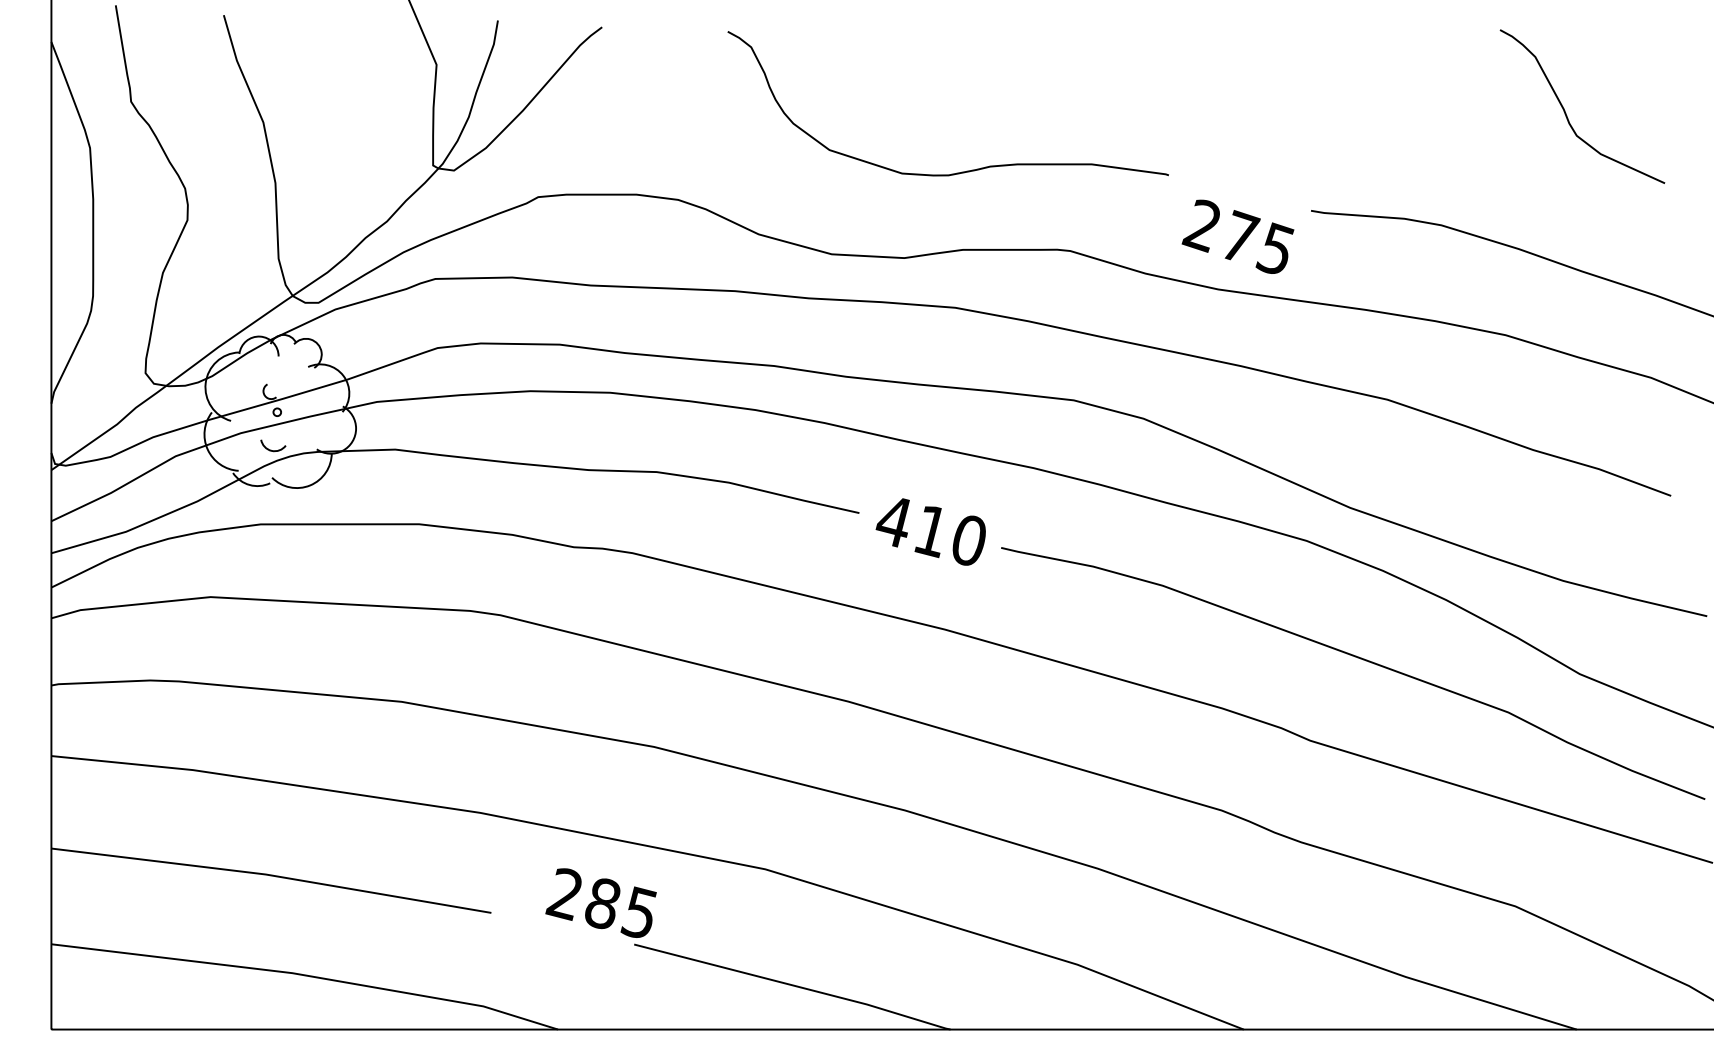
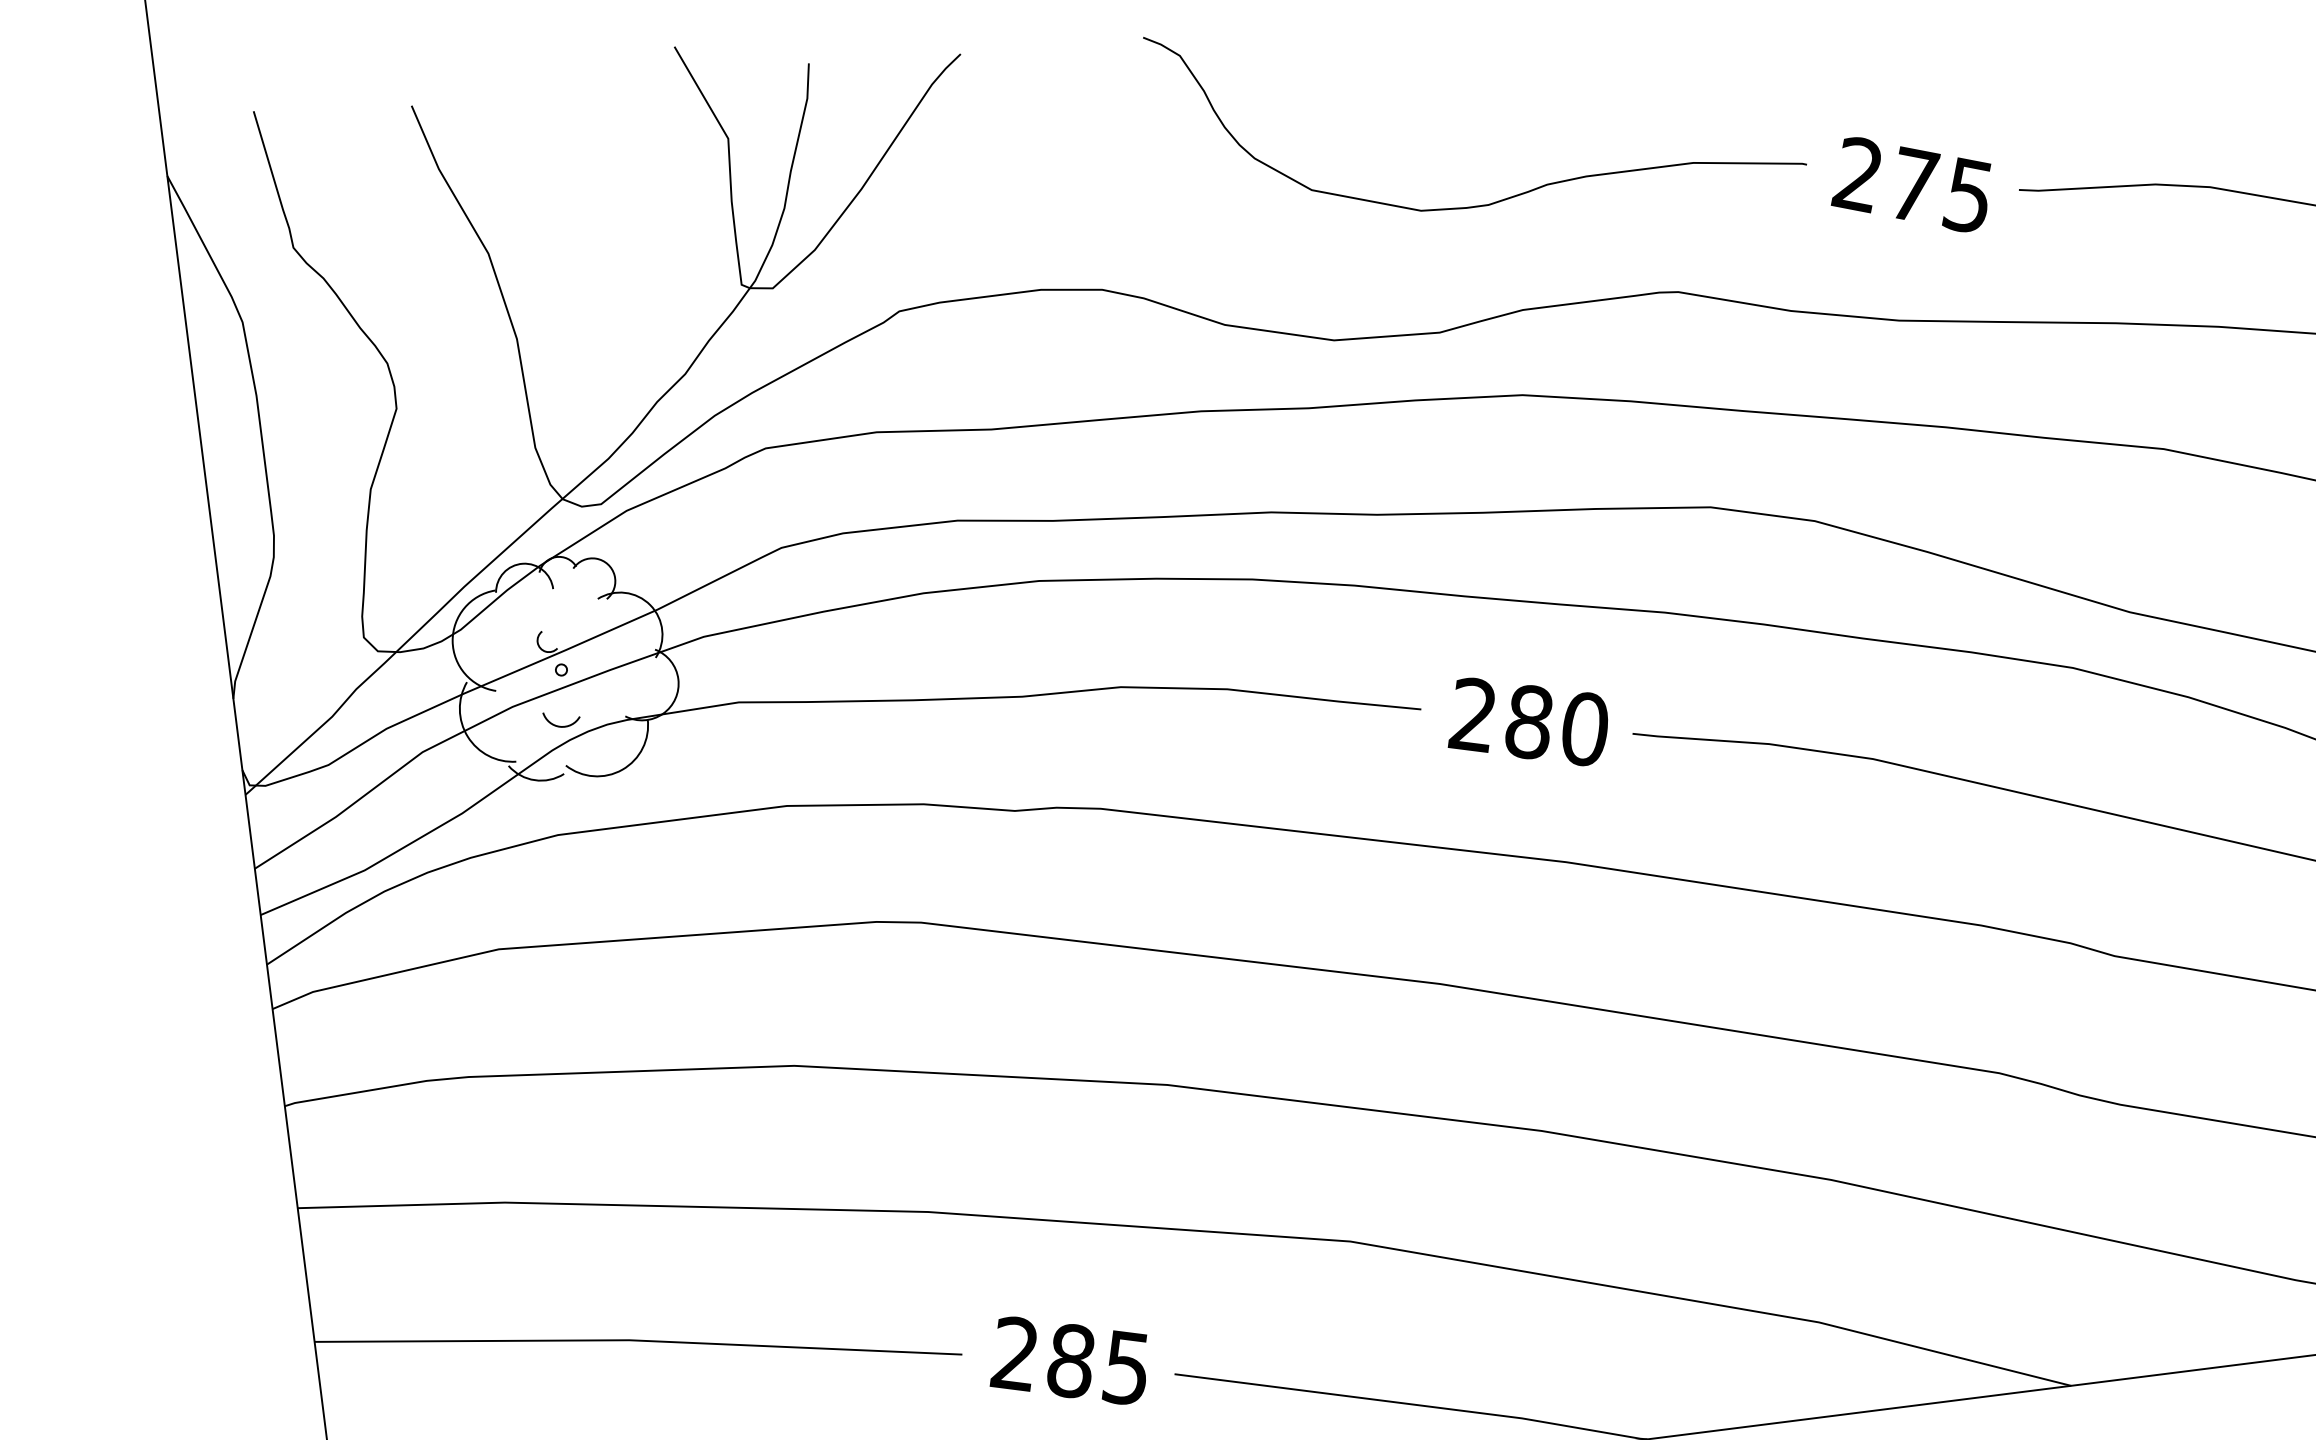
text: (1237, 236) -> (1910, 184), moved
text: (911, 526) -> (1499, 719), 410 -> 280
text: (600, 902) -> (1067, 1359), moved

